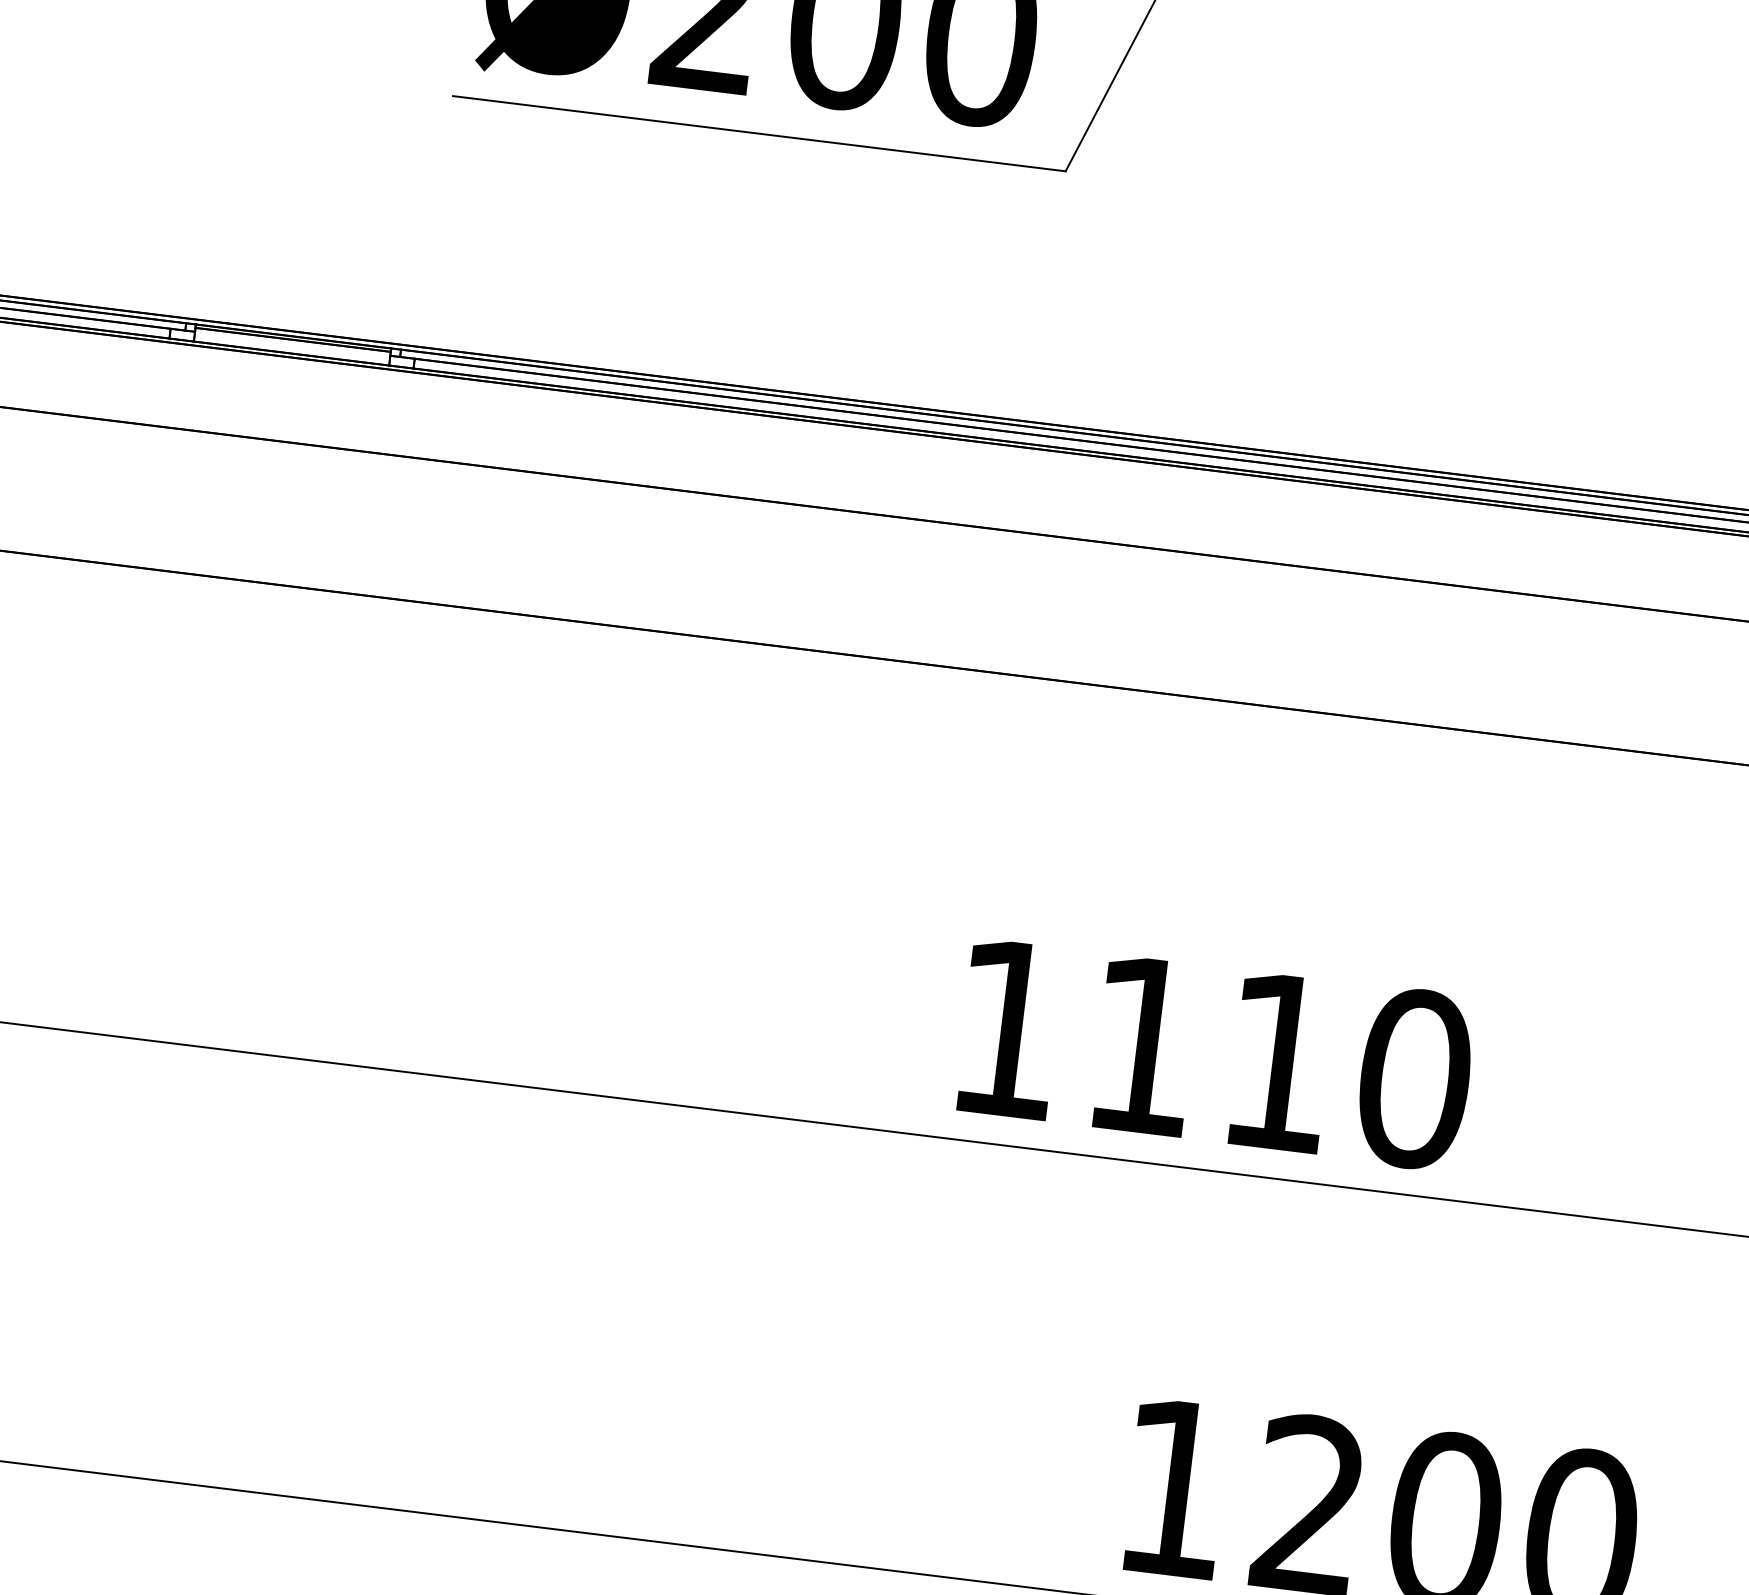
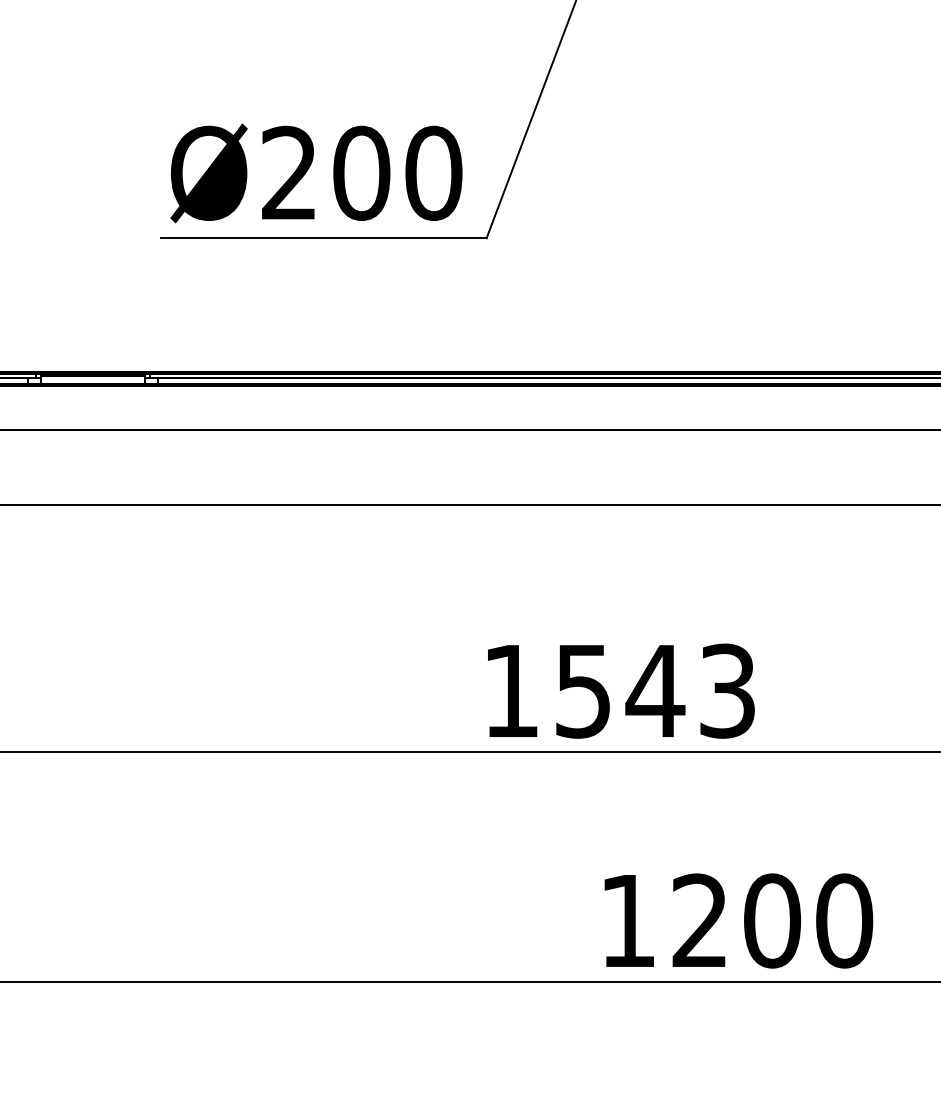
text: (1280, 1061) -> (656, 690), 1110 -> 1543

